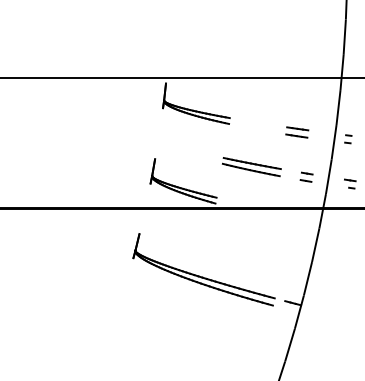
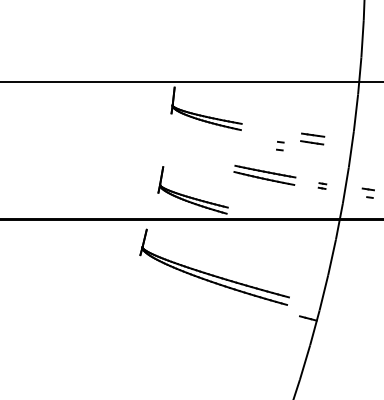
part: (348, 139) -> (280, 146), moved
part: (306, 176) -> (322, 185), size x0.6
part: (200, 275) -> (210, 273), moved

